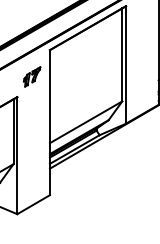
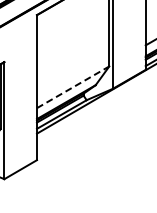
part: (31, 76) -> (18, 41), removed
line: (86, 122) -> (73, 87), solid -> dashed

